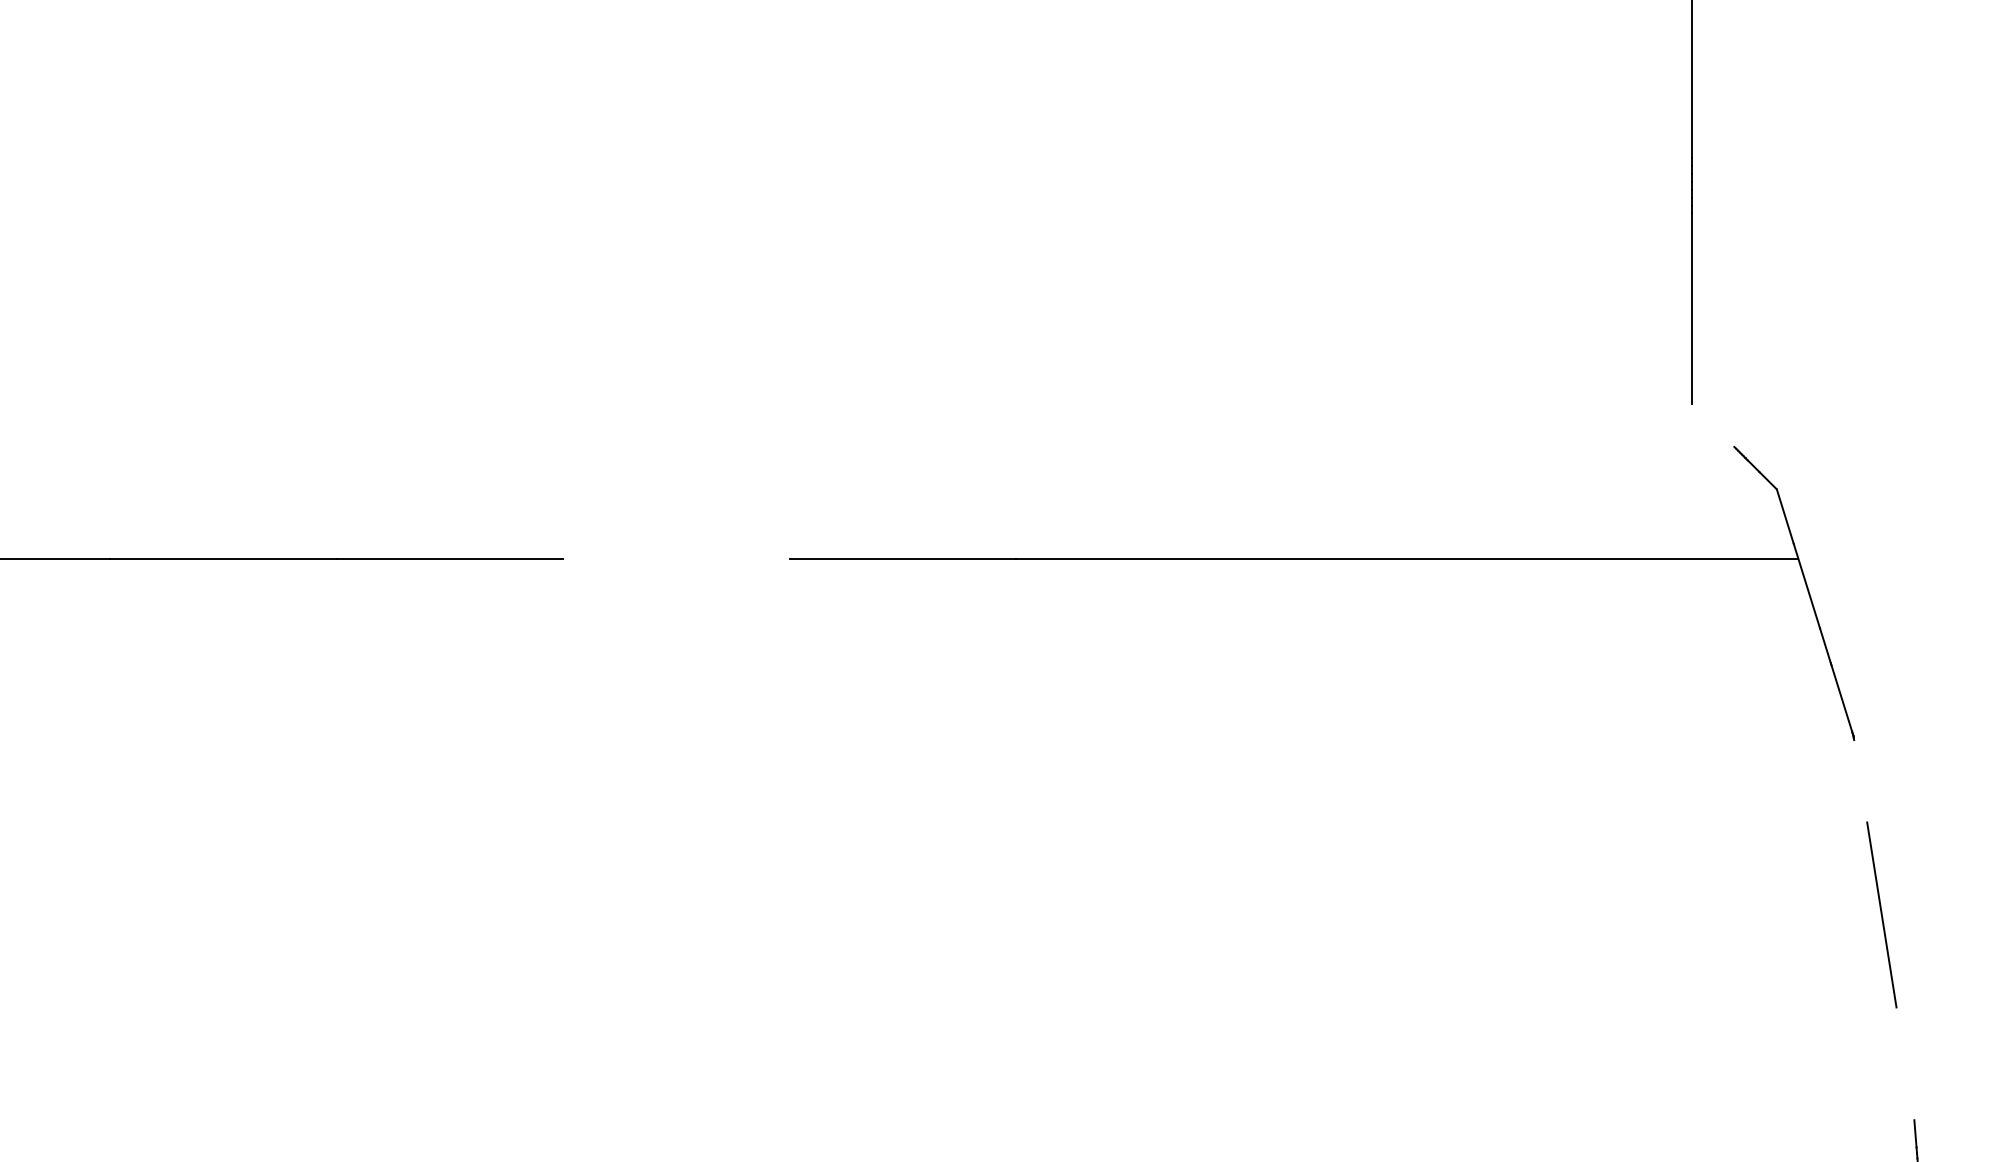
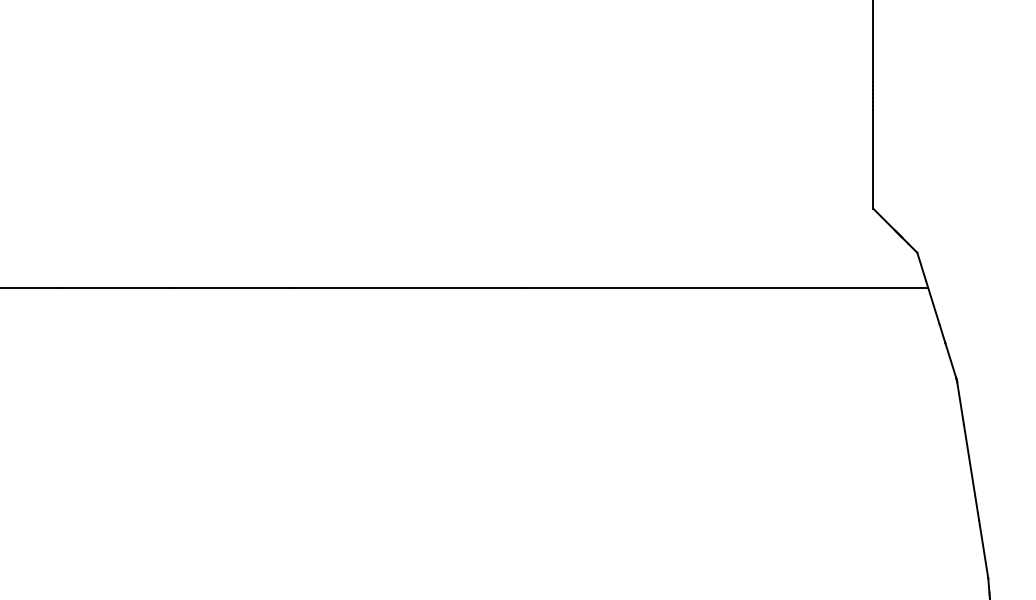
line: (1713, 425) -> (884, 219), added
line: (675, 558) -> (348, 288), added
line: (1860, 781) -> (960, 403), added
line: (1905, 1064) -> (983, 549), added

